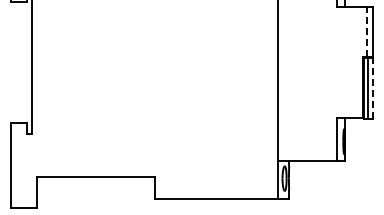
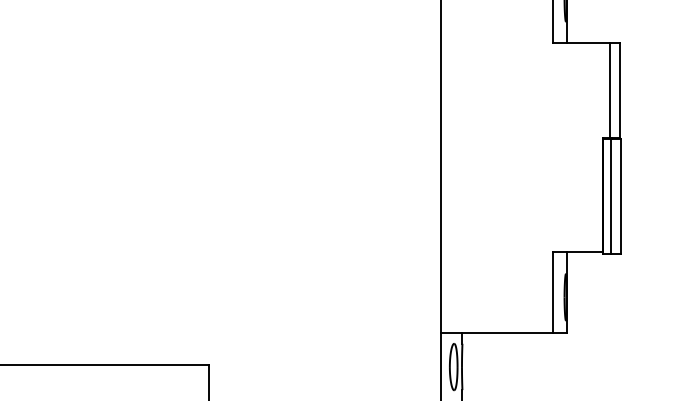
line: (367, 31) -> (610, 89), dashed -> solid
line: (373, 87) -> (621, 195), dashed -> solid

